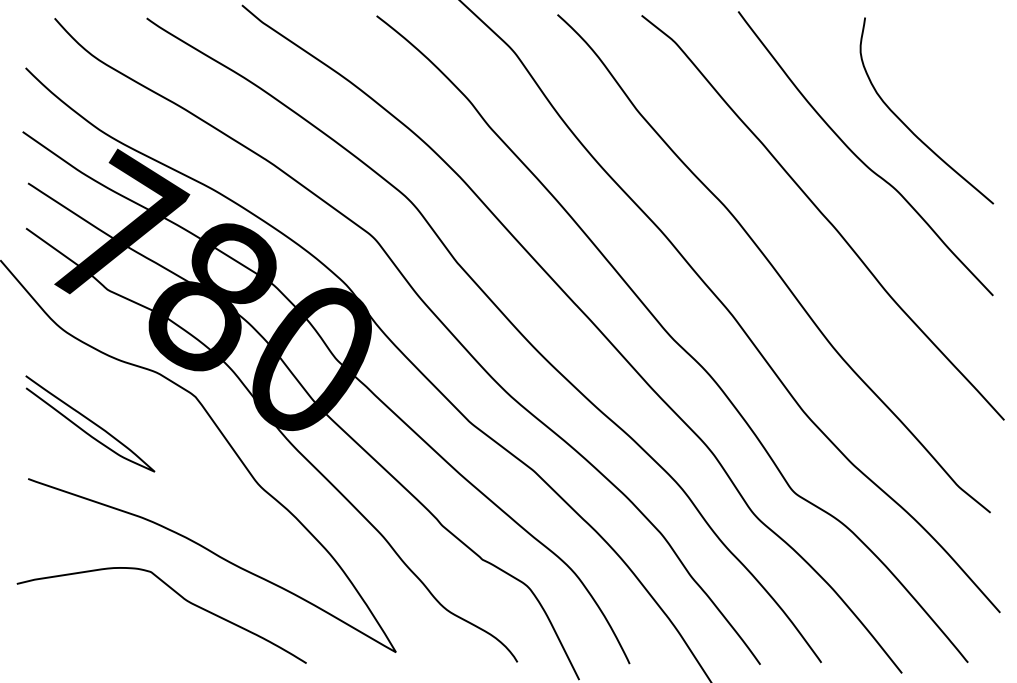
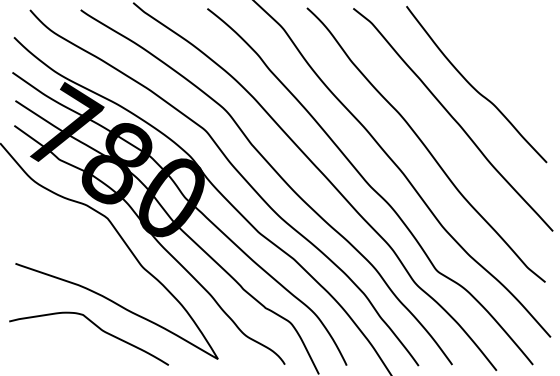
curve: (908, 126) -> (500, 69), removed
curve: (89, 422) -> (49, 232), removed

